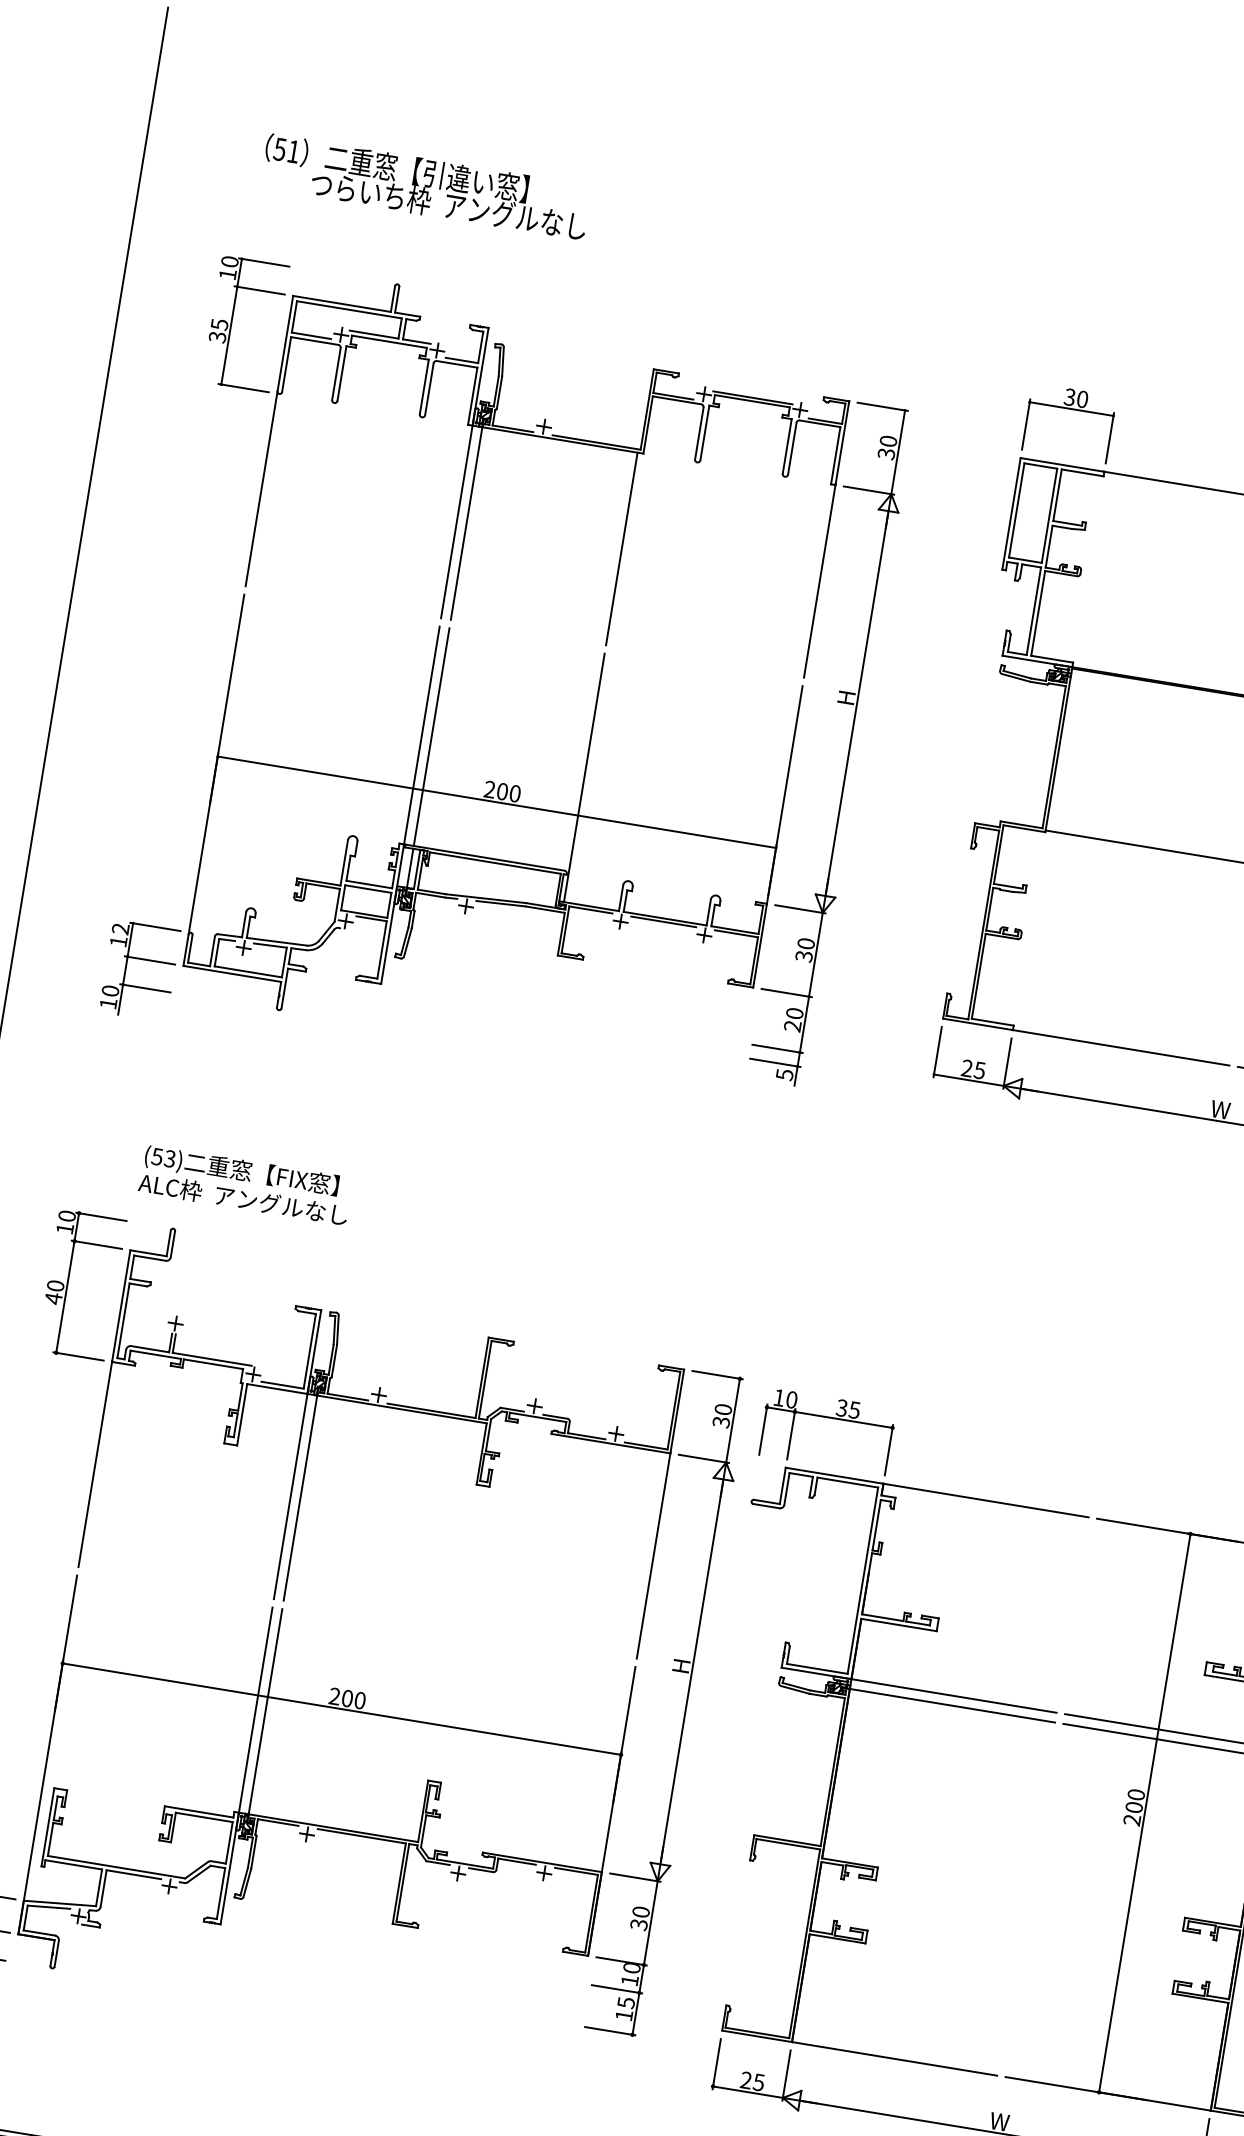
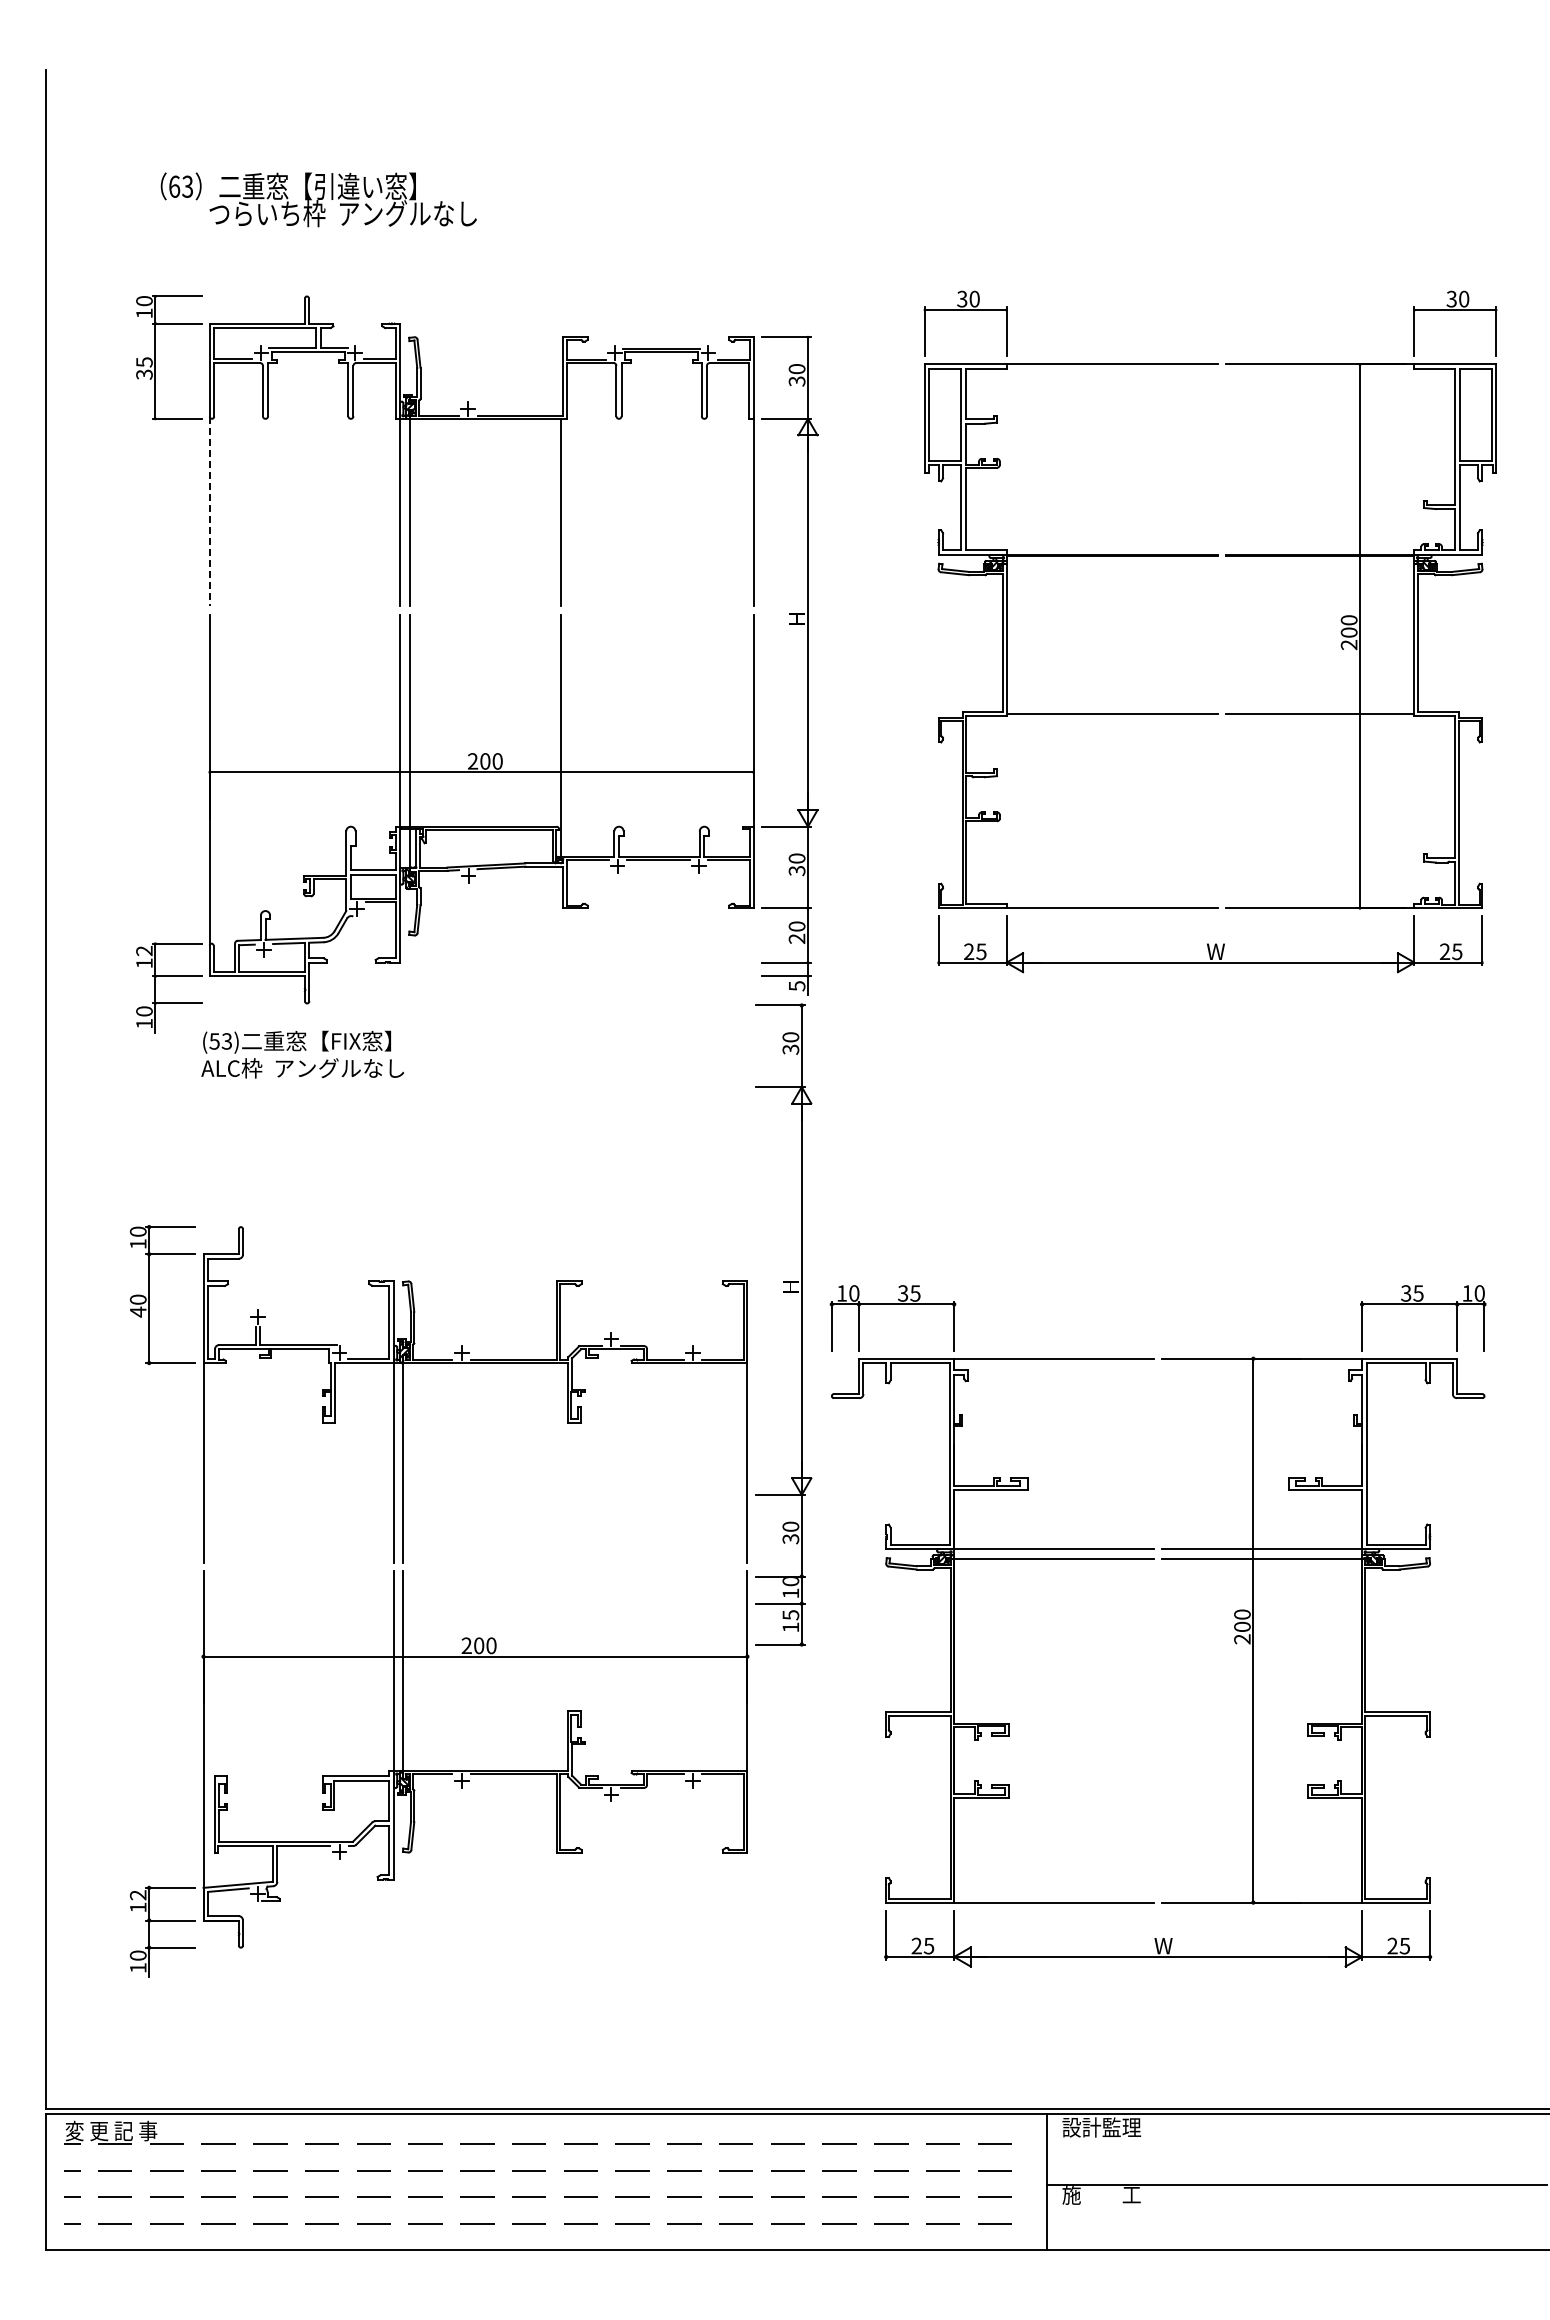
text: (286, 150) -> (180, 186), 51 -> 63
line: (261, 488) -> (209, 511), solid -> dashed
text: (245, 1185) -> (302, 1054), moved
part: (686, 1706) -> (801, 1324), moved

